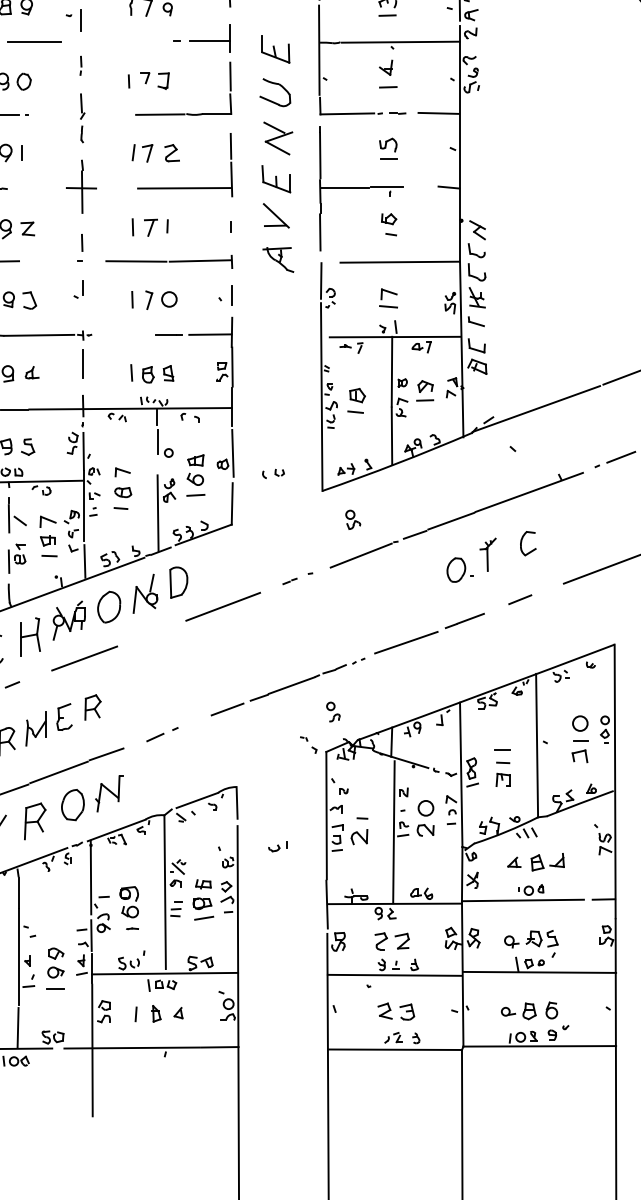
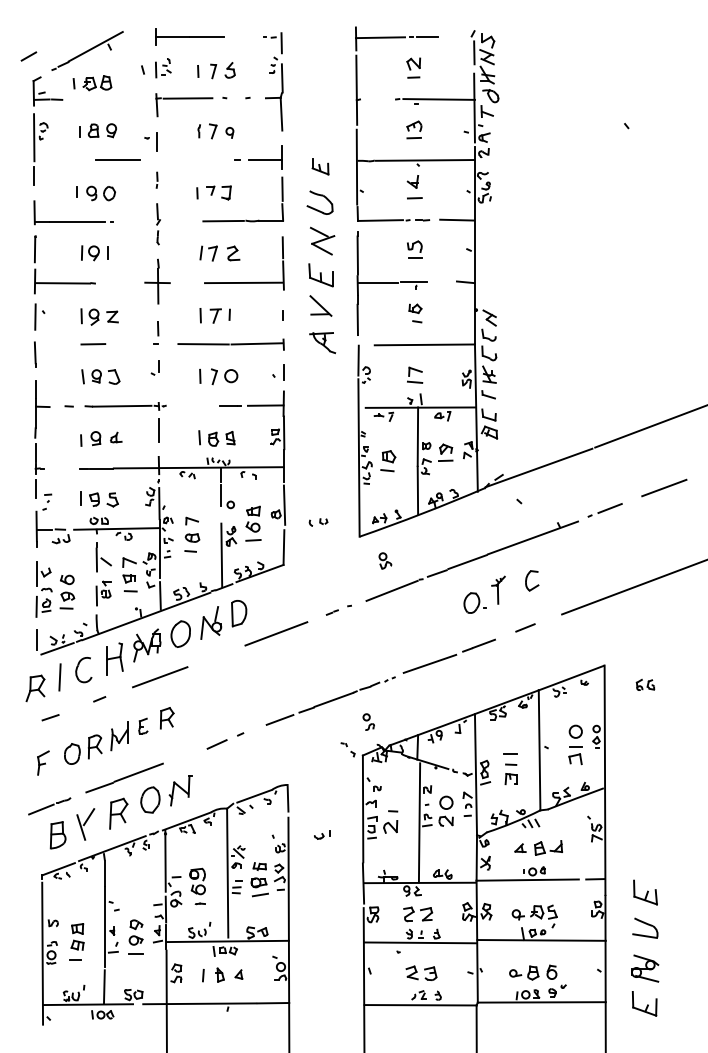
part: (275, 49) -> (320, 166), size x0.7
part: (64, 717) -> (143, 726), size x0.7
part: (162, 734) -> (225, 740), size x1.4
line: (106, 754) -> (178, 757), removed

